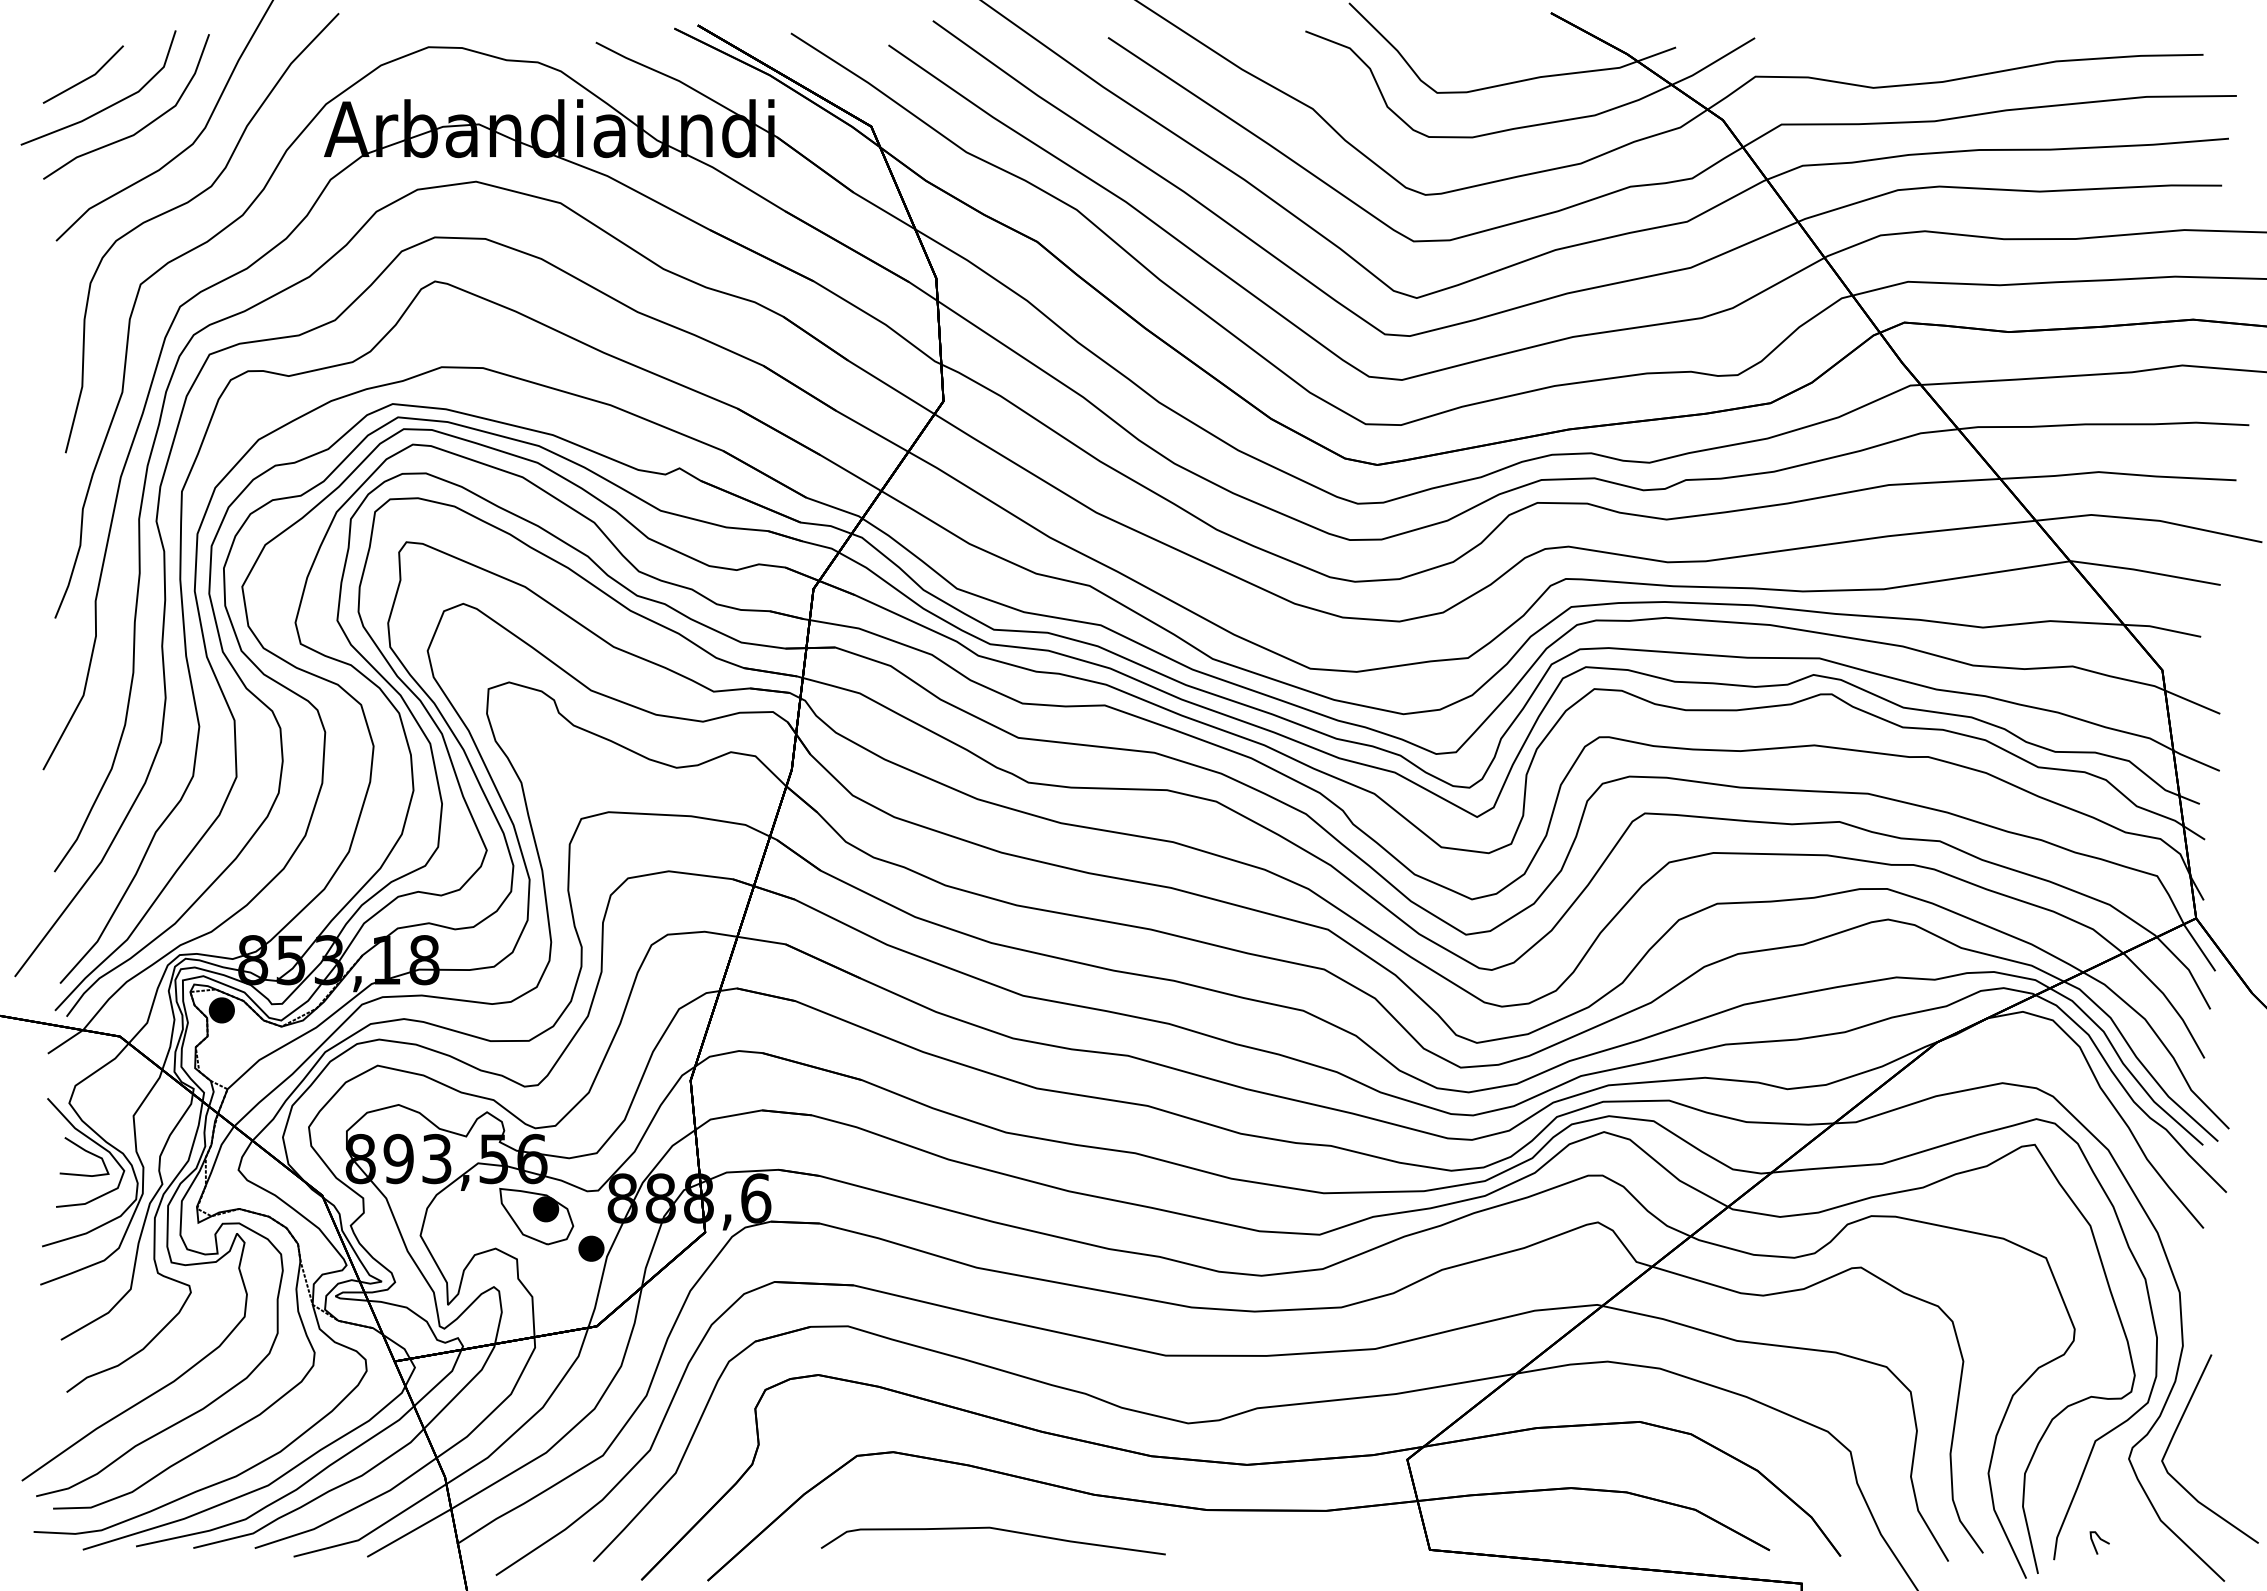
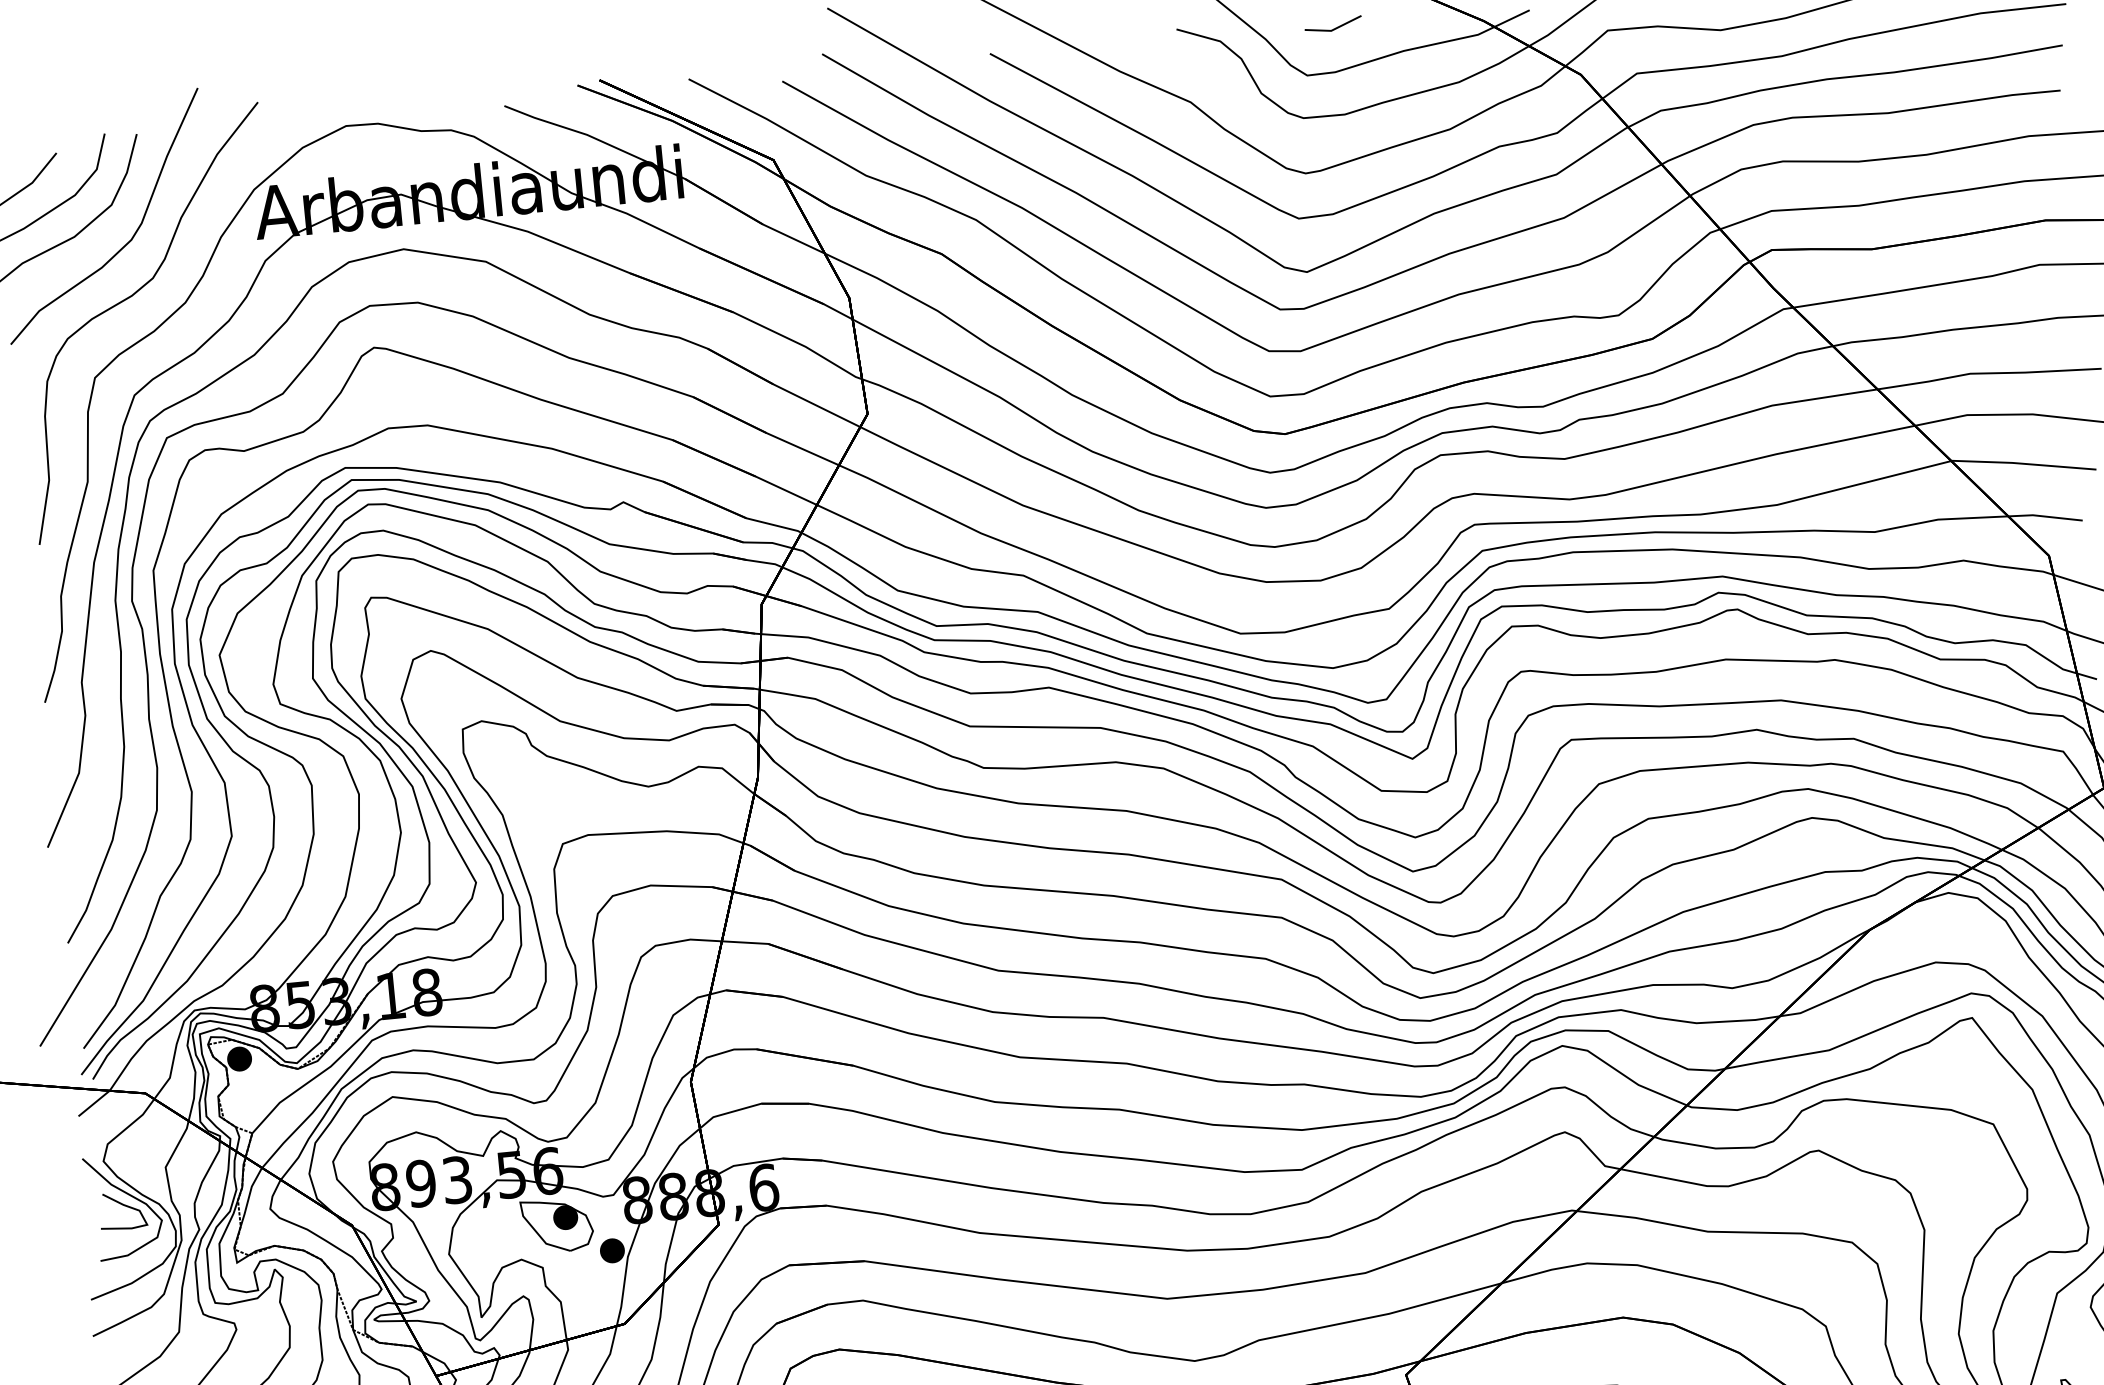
part: (1469, 42) -> (1333, 24), added

